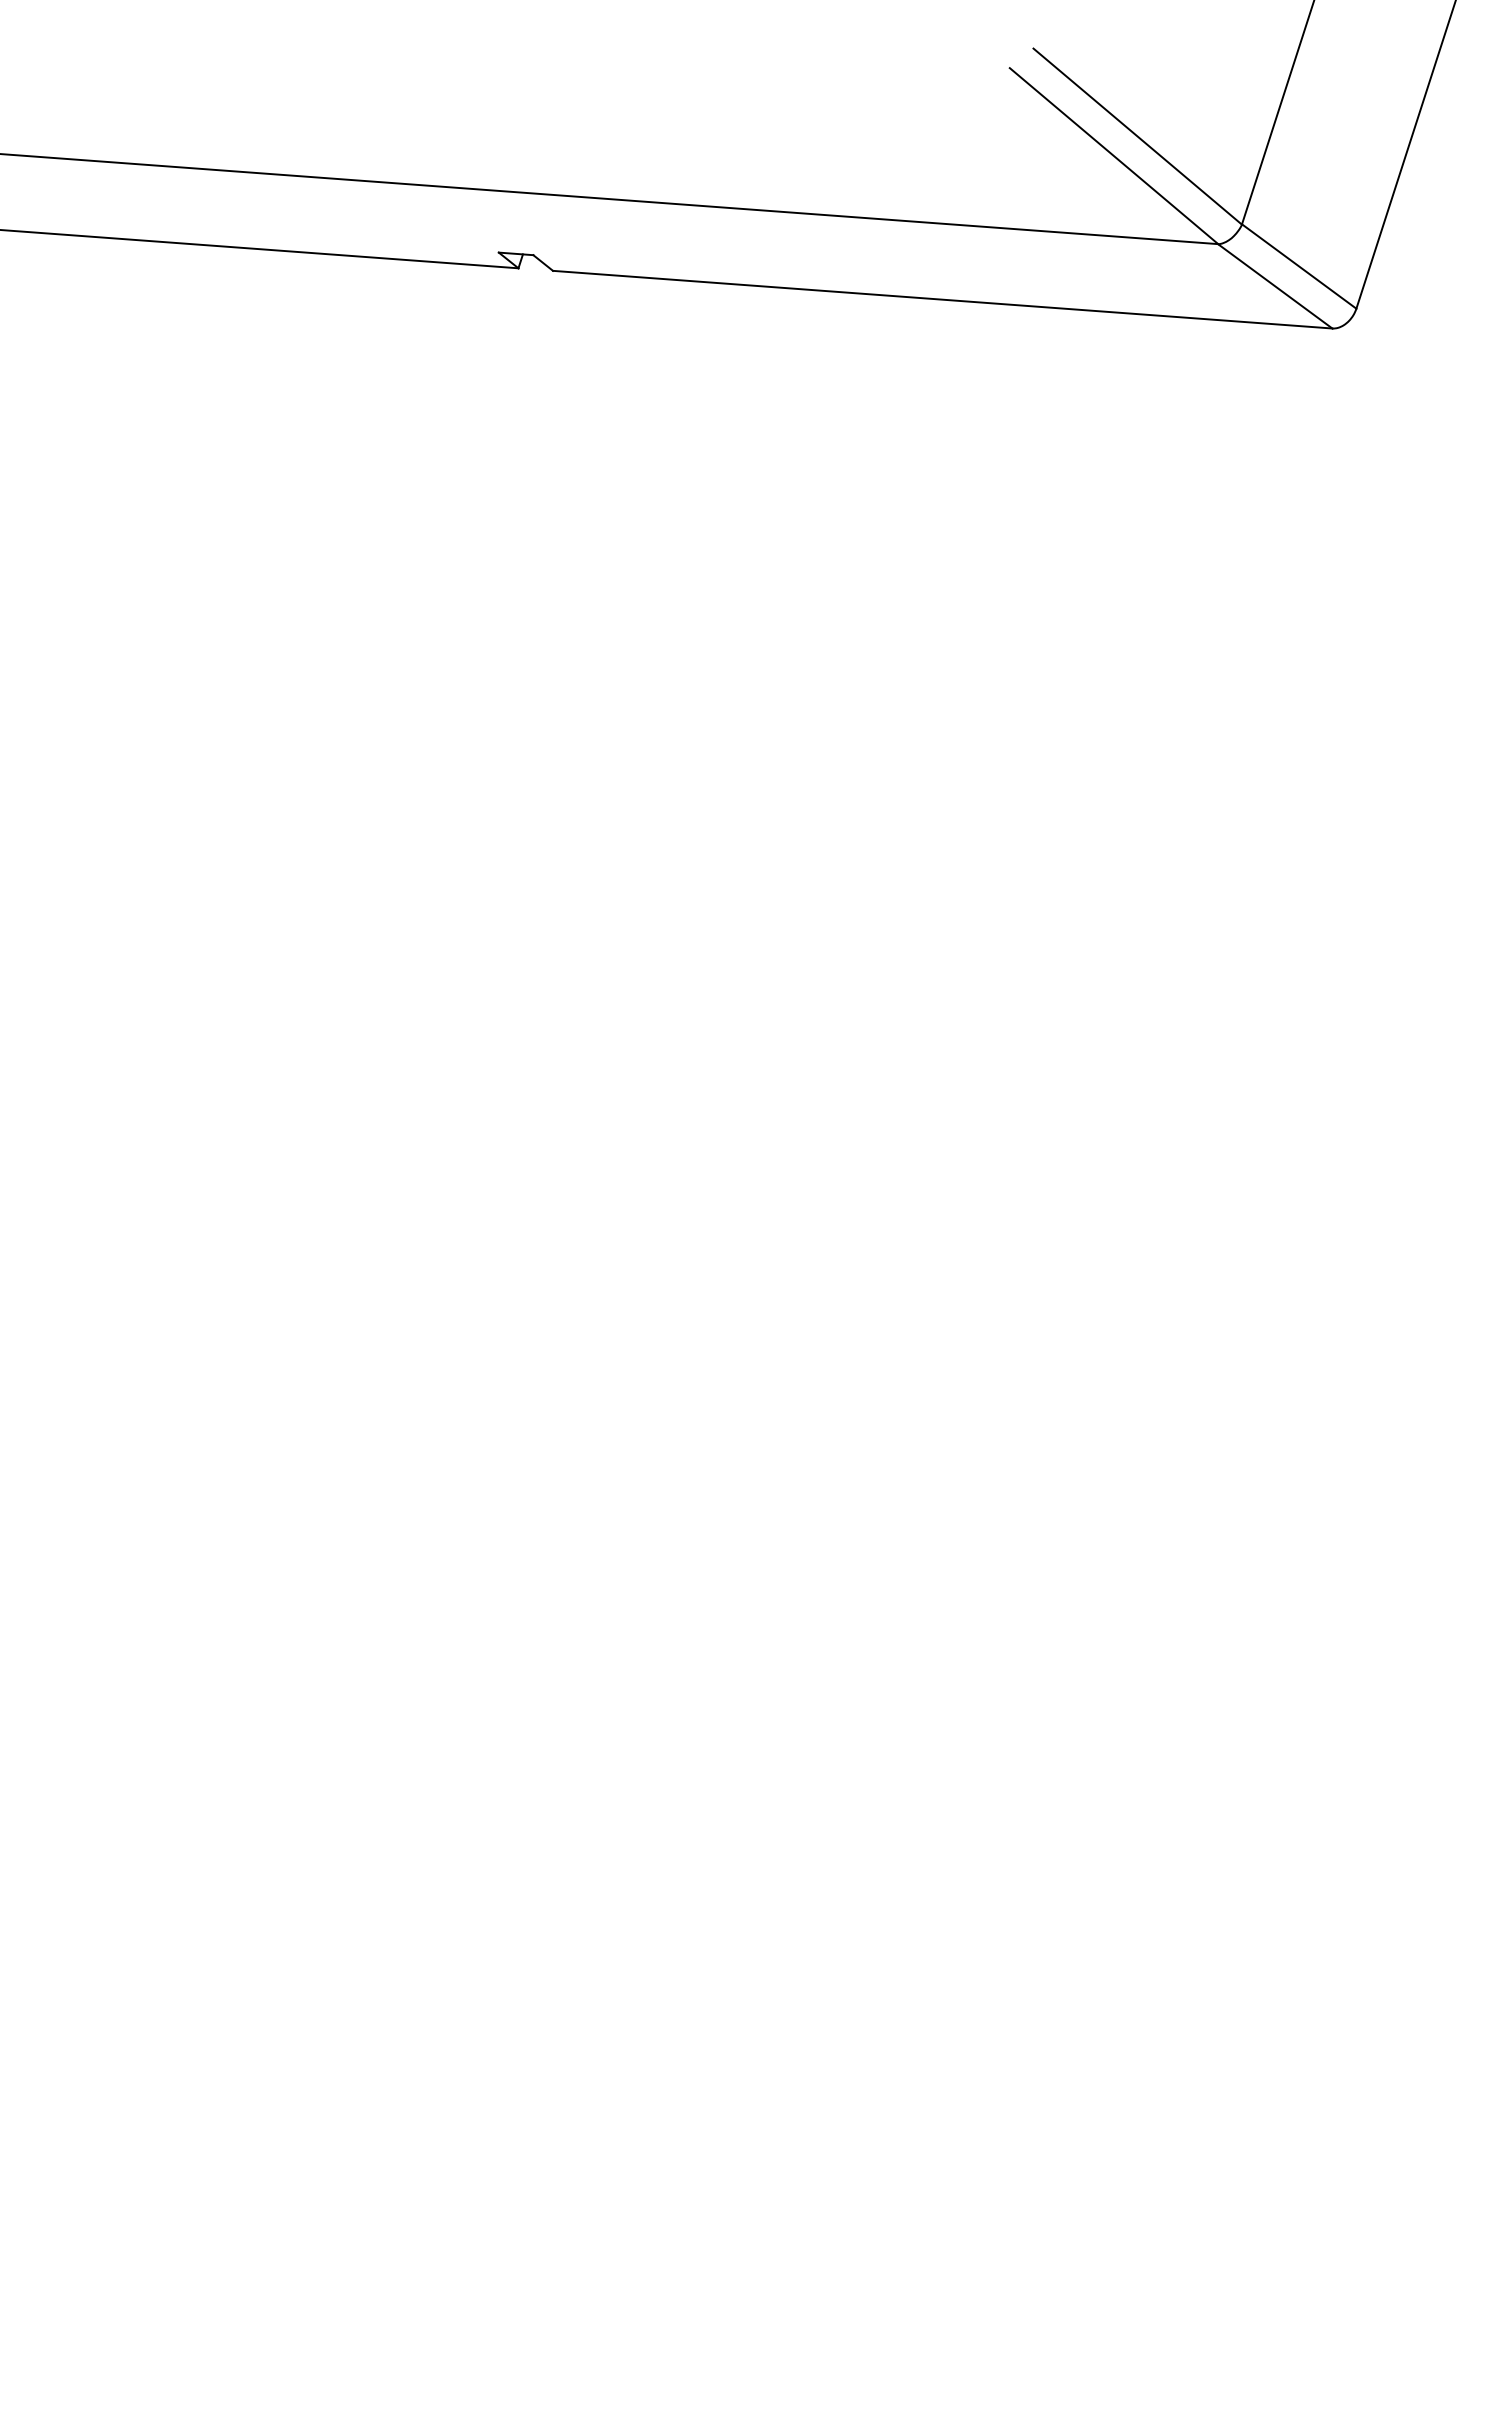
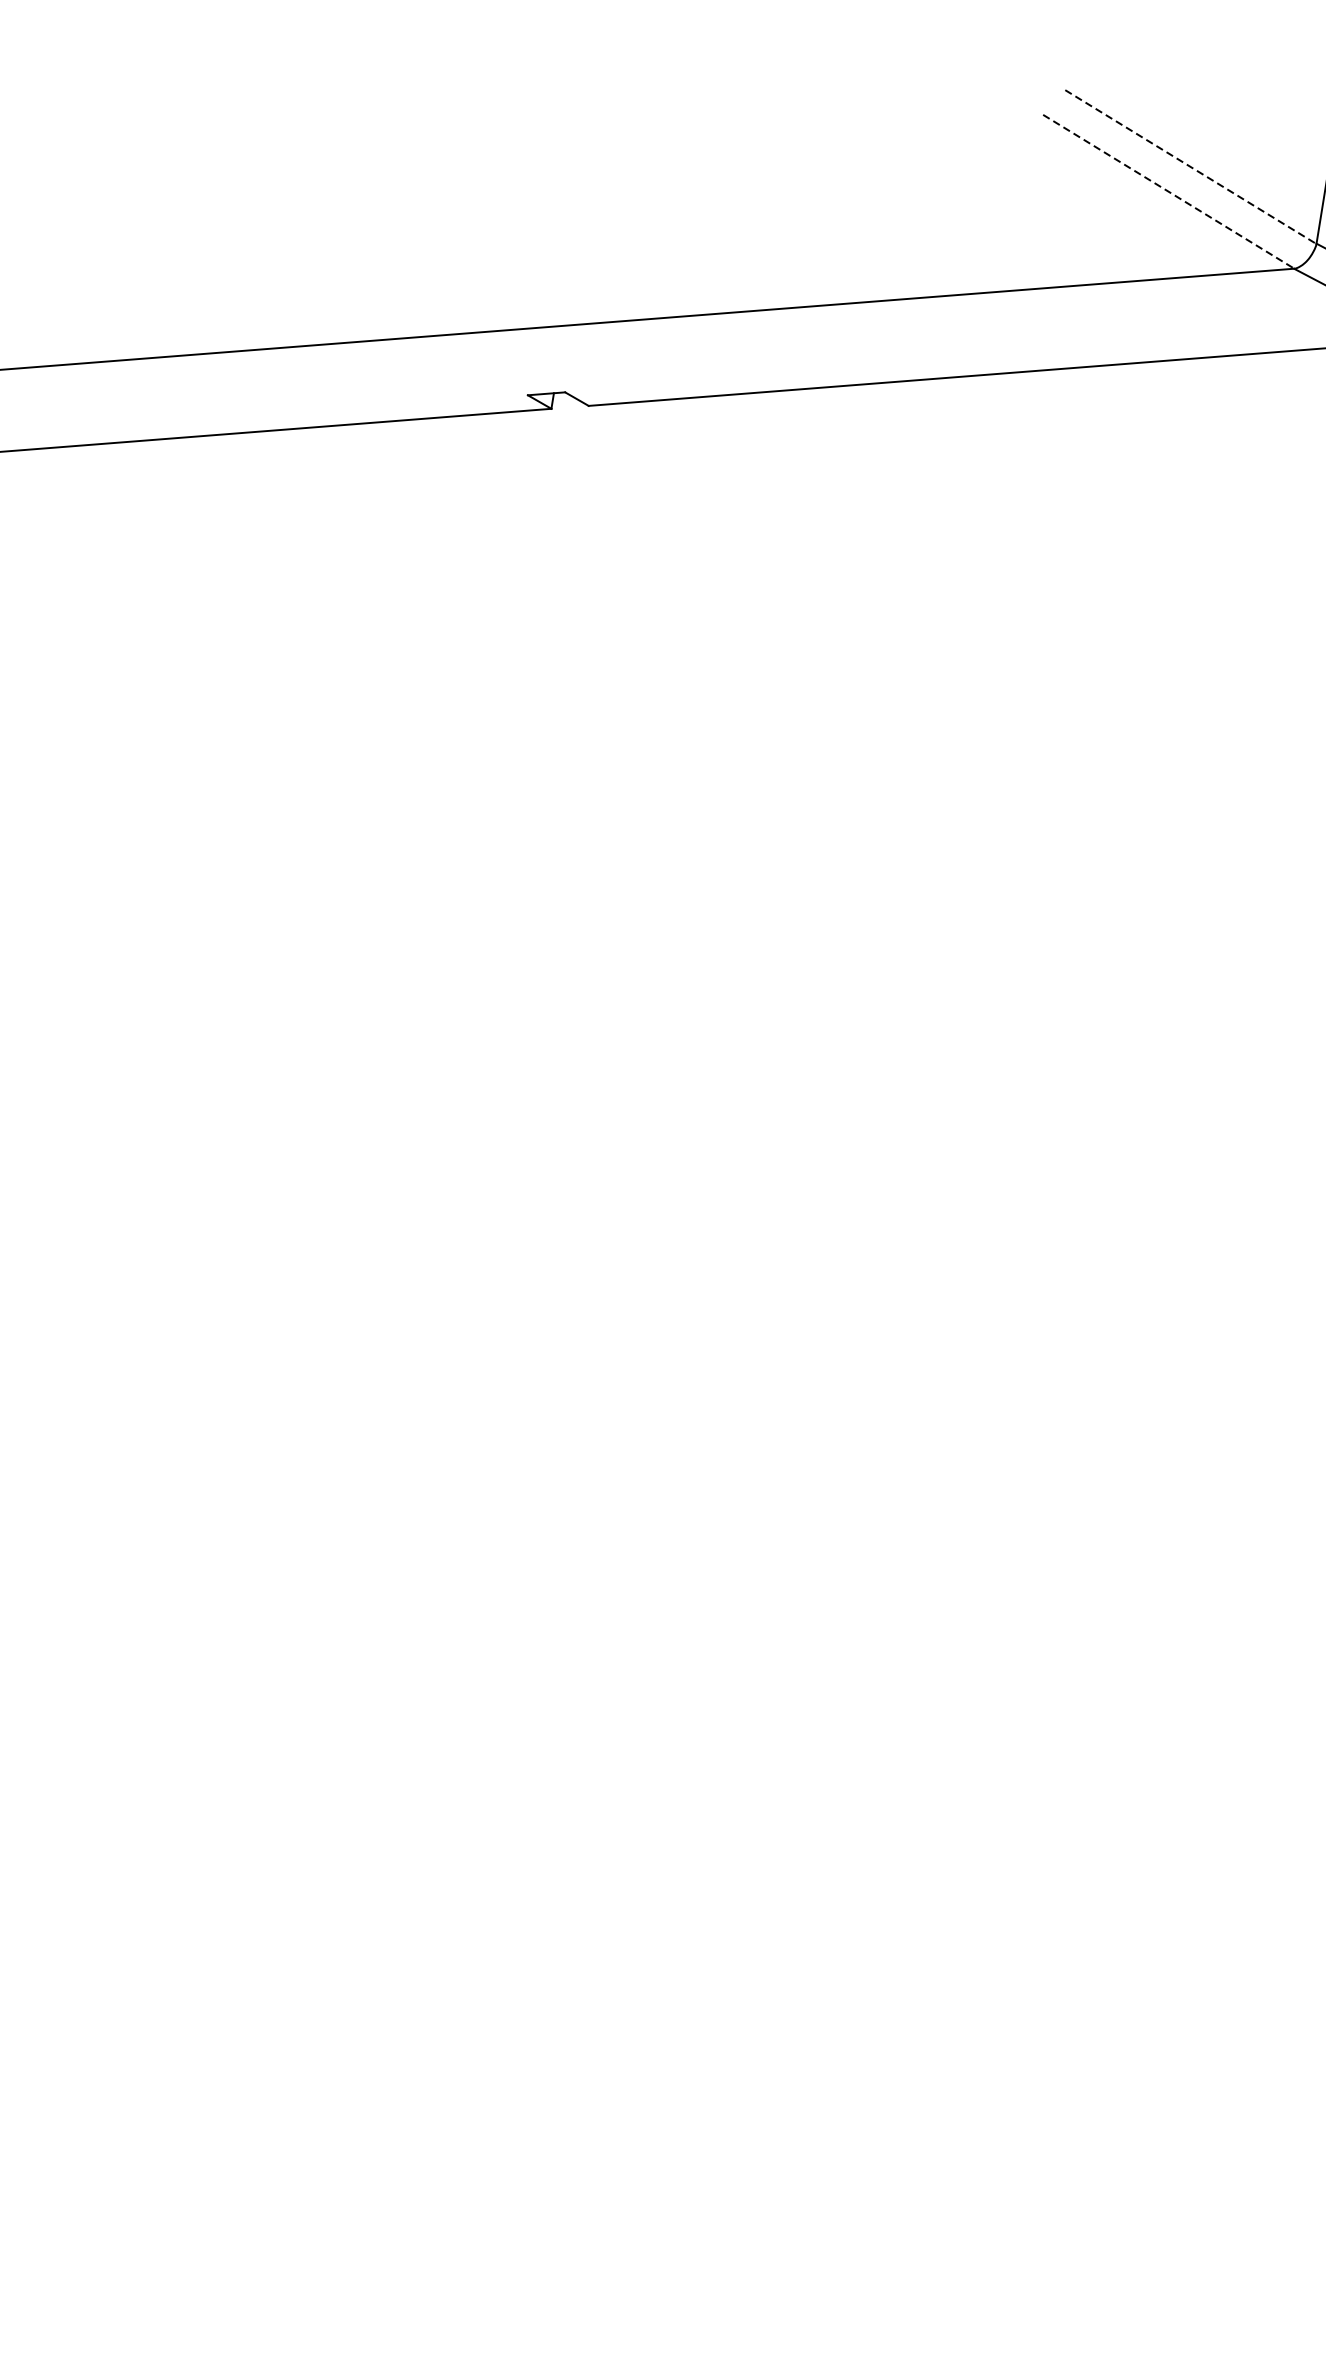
line: (1138, 136) -> (1191, 166), solid -> dashed
line: (1114, 156) -> (1169, 192), solid -> dashed

